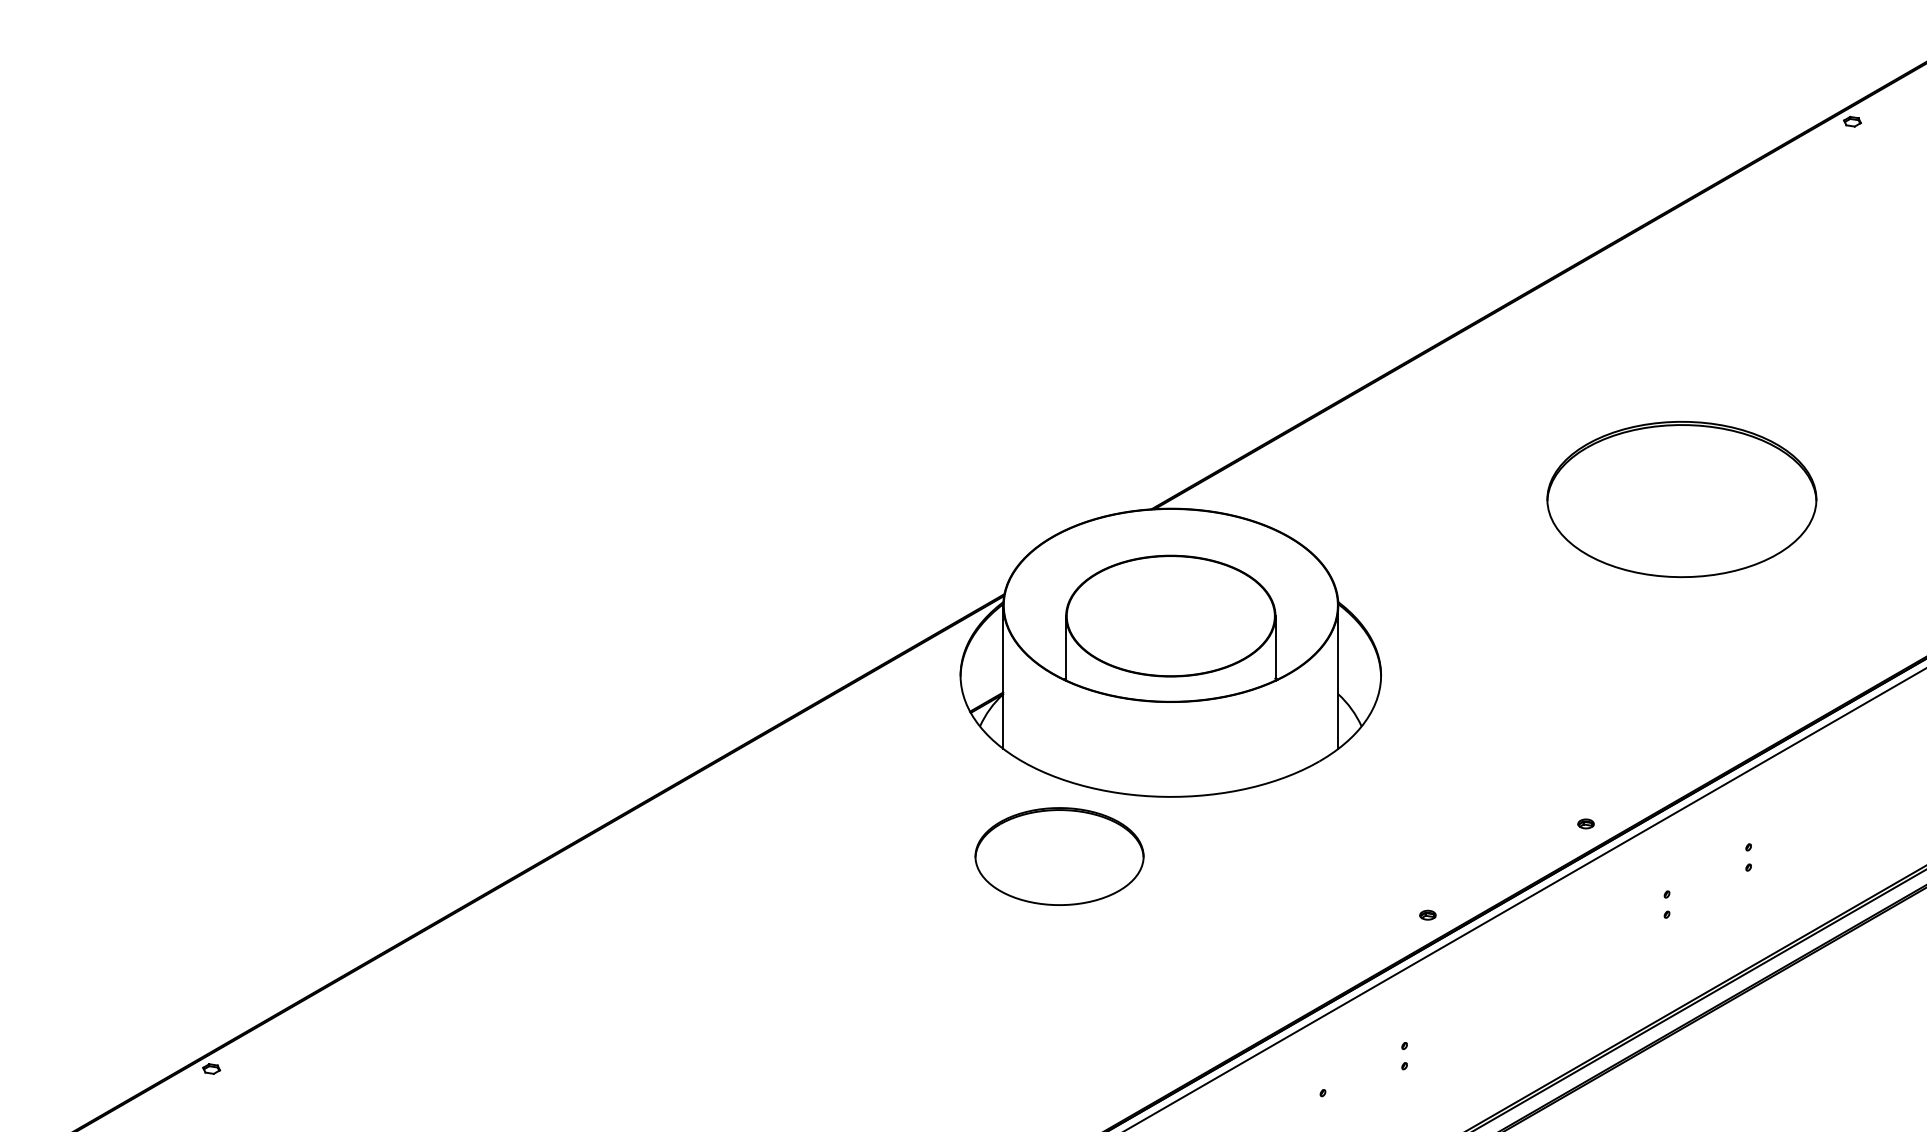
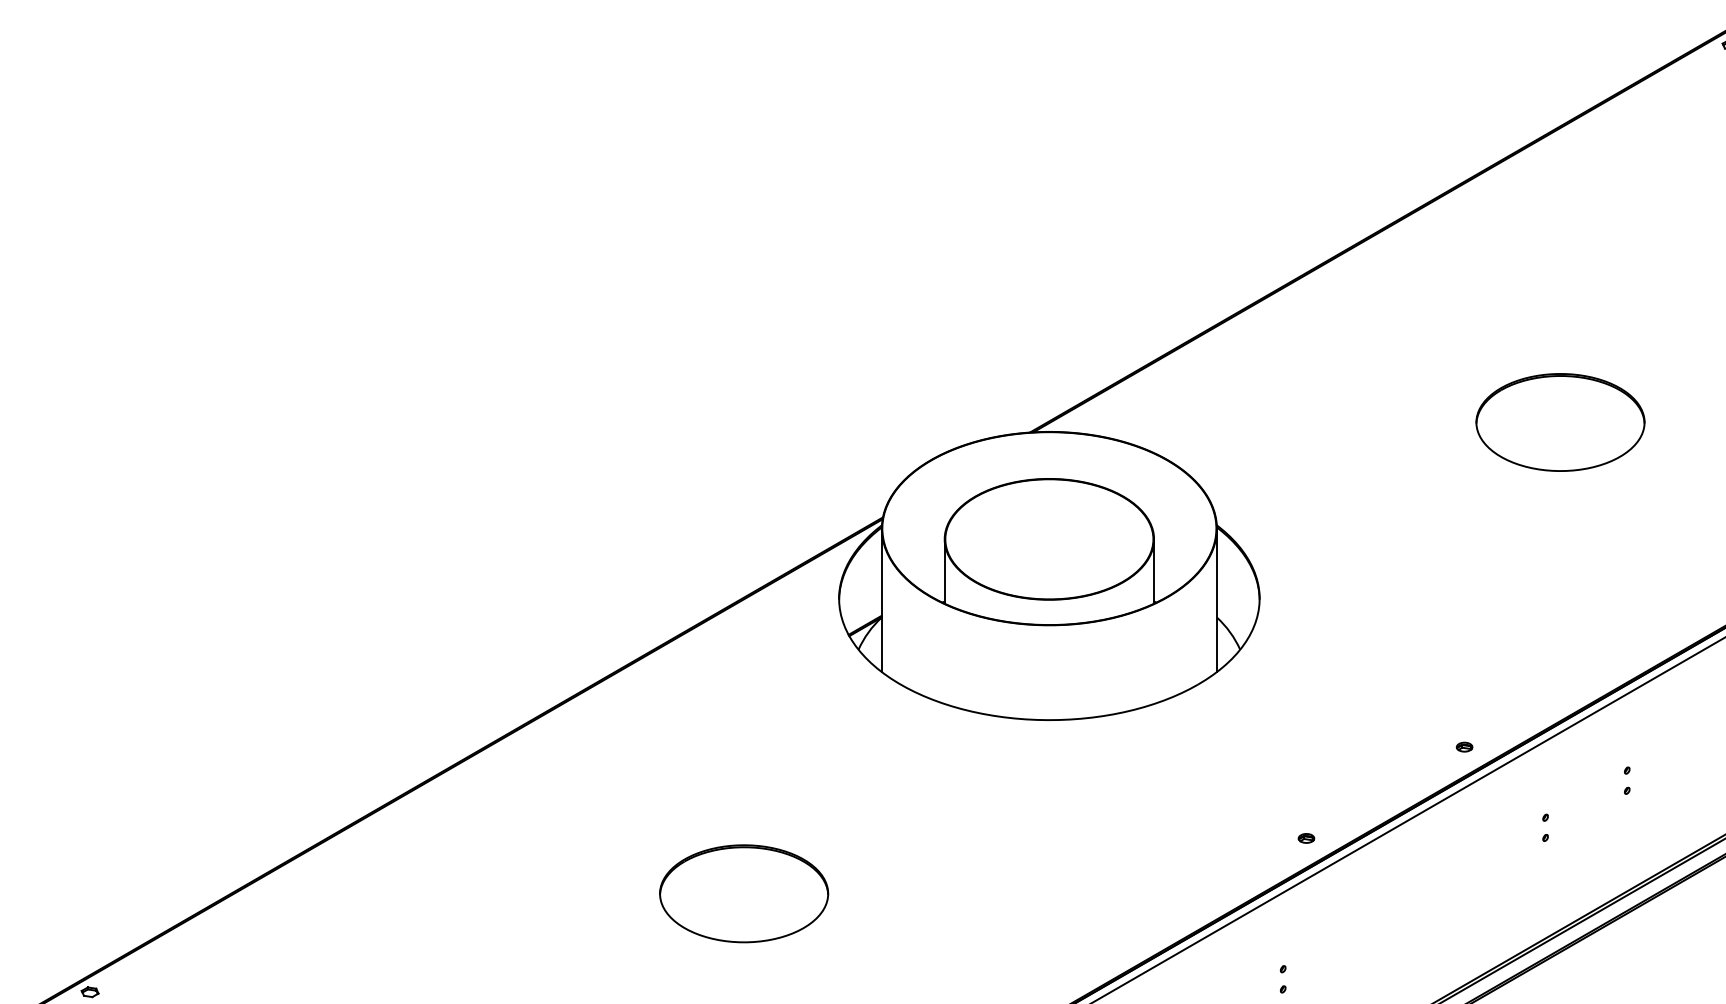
part: (1681, 498) -> (1560, 421), size x0.62
part: (1059, 856) -> (744, 893), moved

